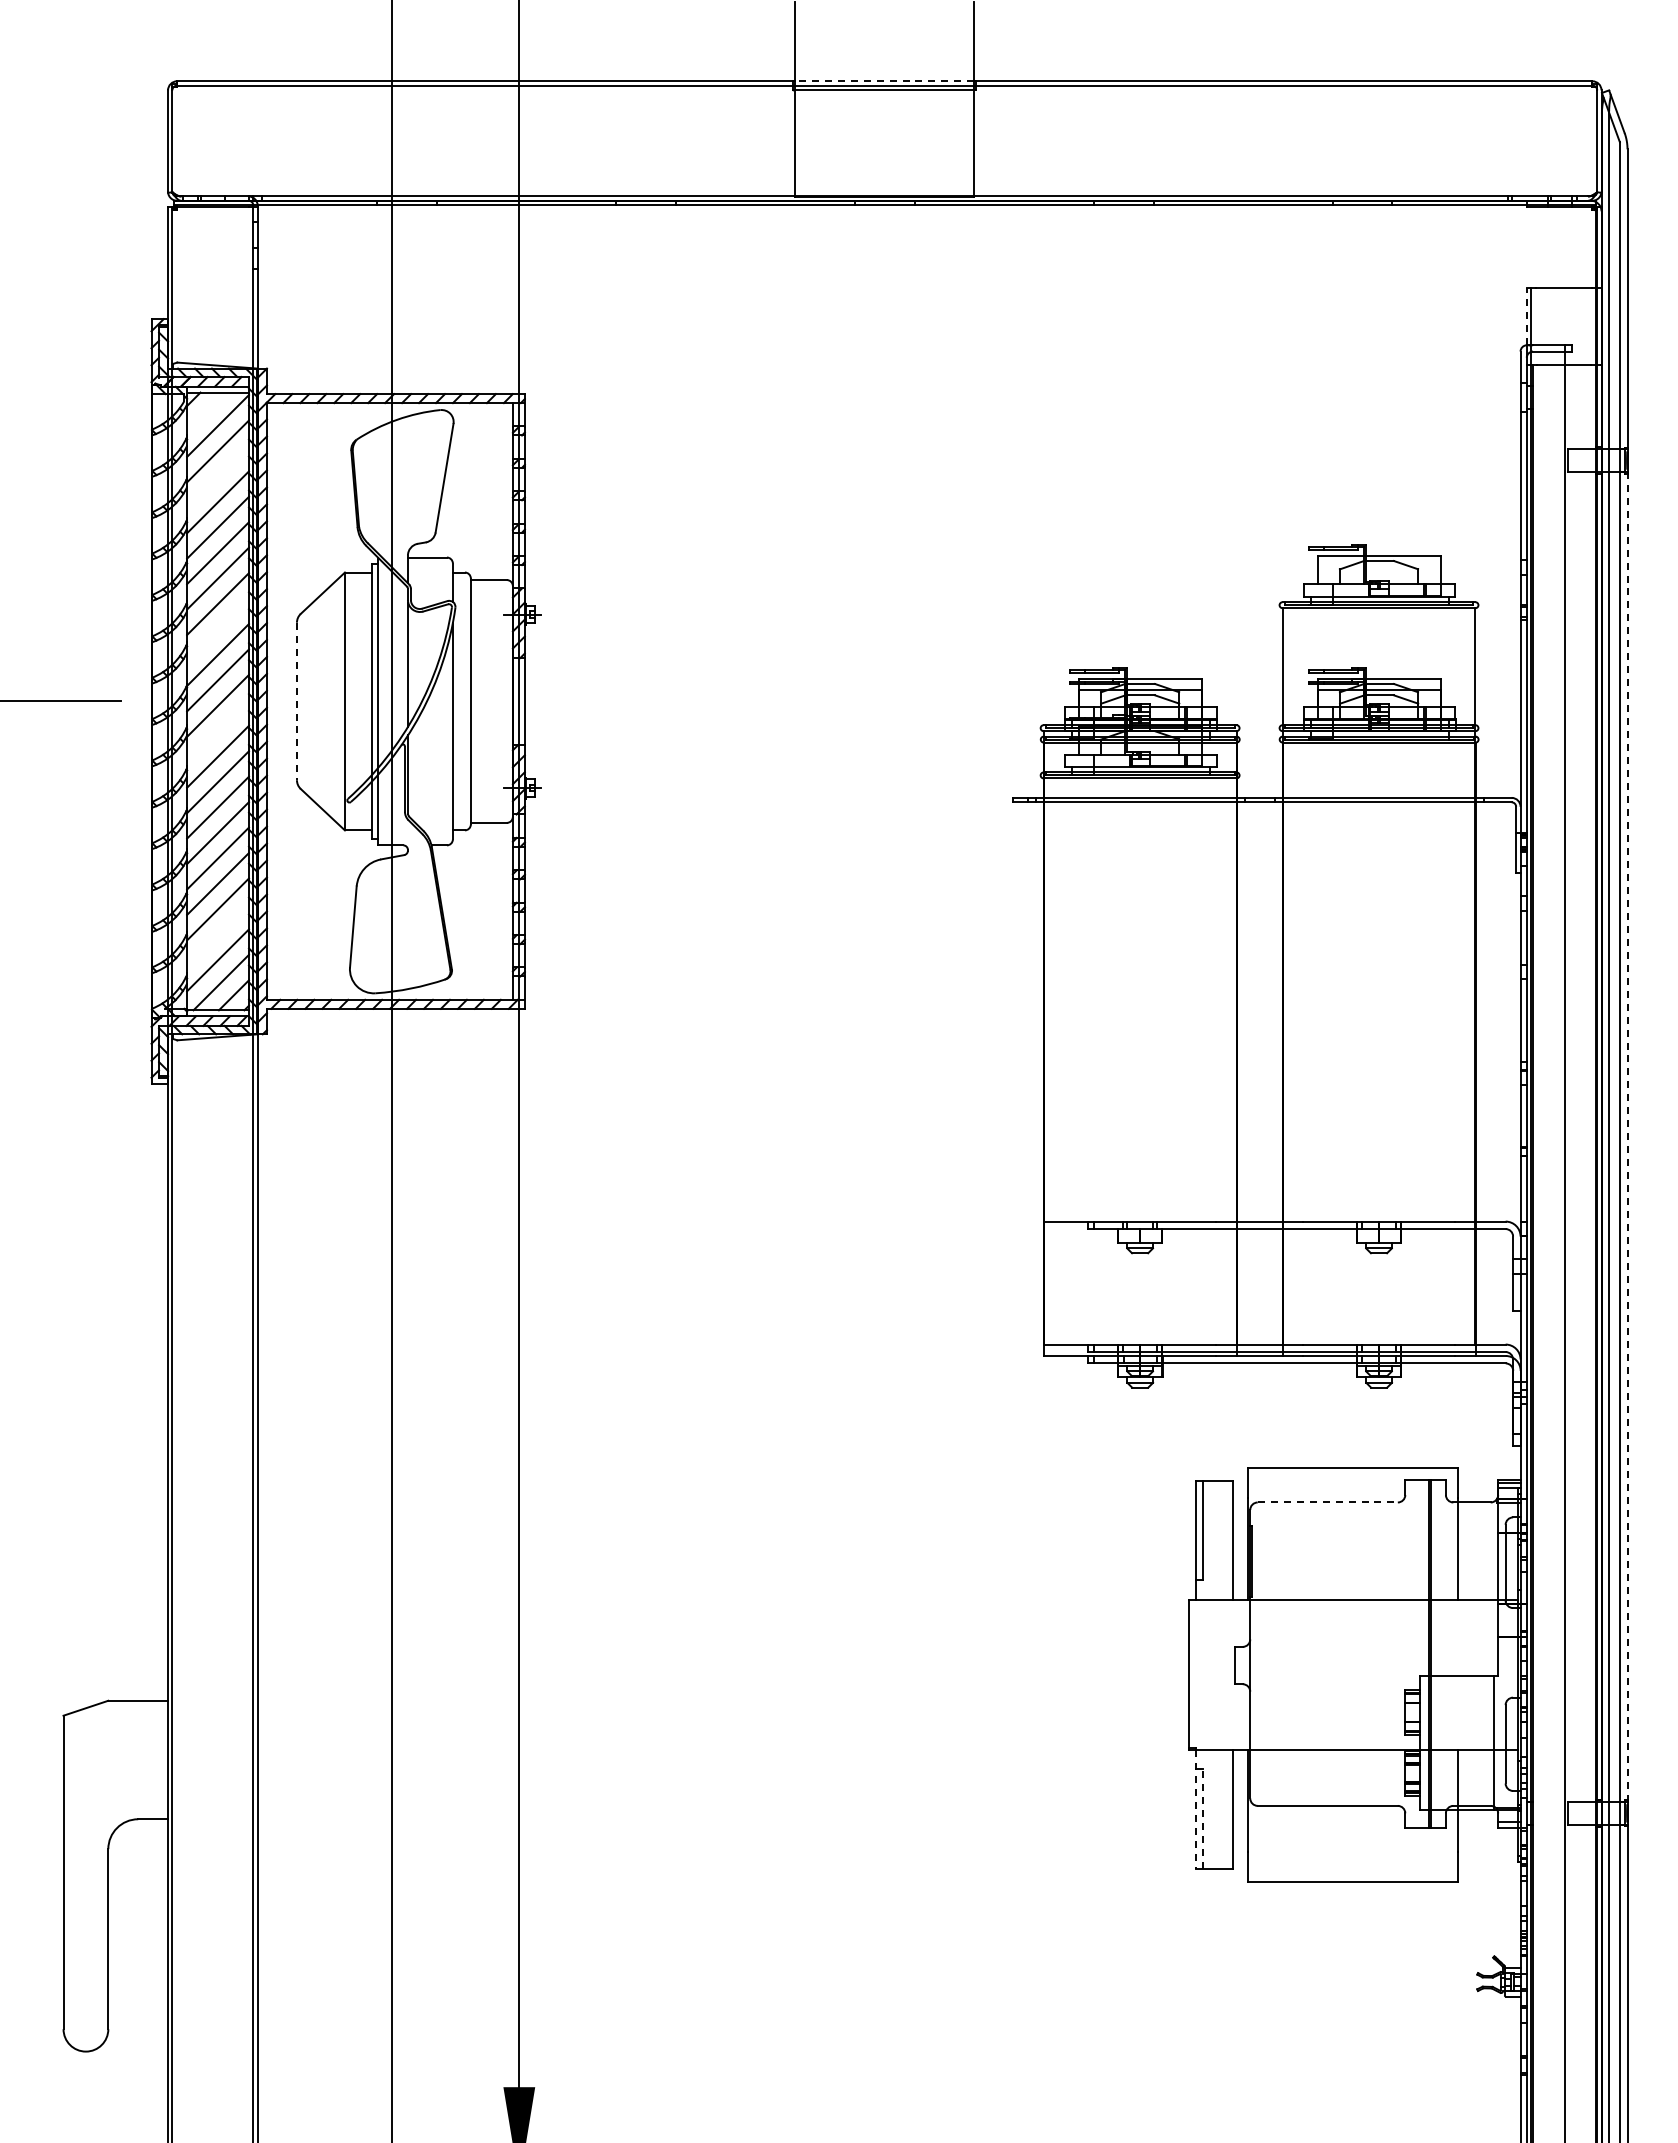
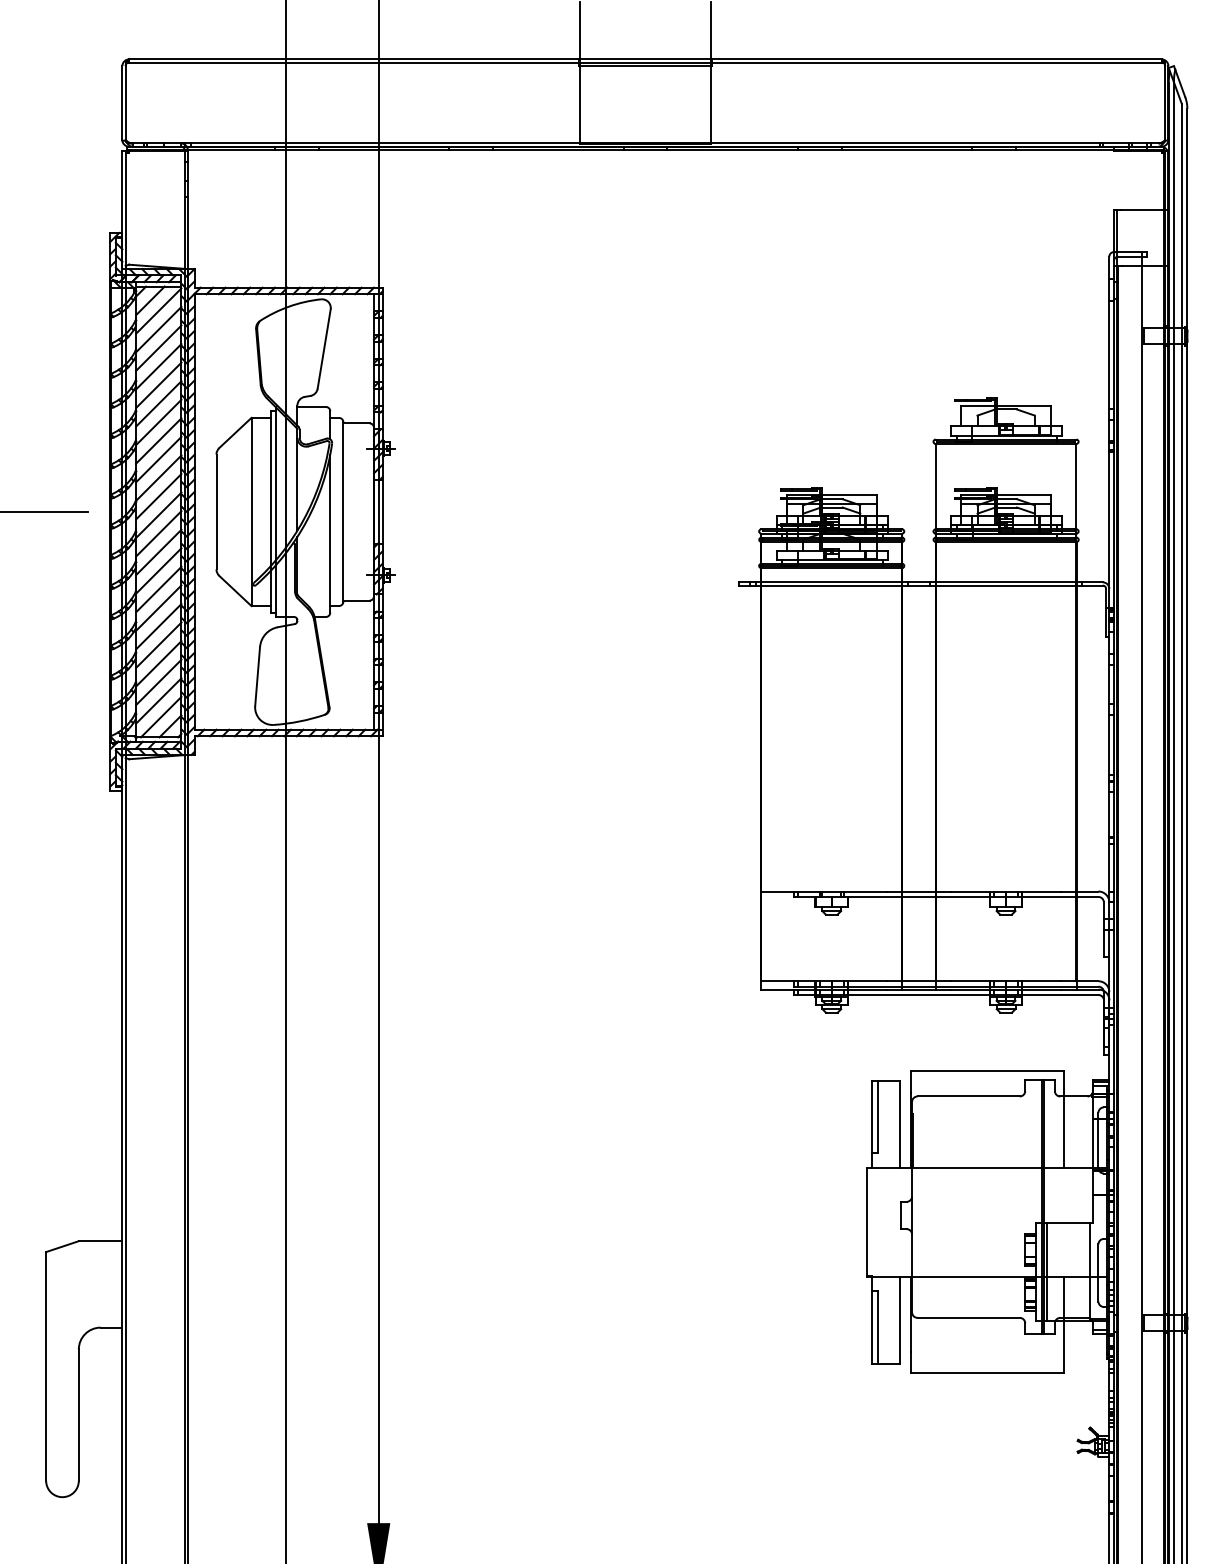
line: (884, 81) -> (645, 59), dashed -> solid
line: (1526, 316) -> (1113, 231), dashed -> solid
line: (206, 411) -> (150, 300), added
line: (217, 476) -> (158, 347), added
line: (217, 629) -> (158, 459), added
line: (297, 701) -> (216, 512), dashed -> solid
line: (217, 731) -> (158, 533), added
line: (217, 934) -> (158, 682), added
line: (1627, 1137) -> (1187, 830), dashed -> solid
line: (1328, 1502) -> (969, 1096), dashed -> solid
line: (1434, 1742) -> (1046, 1271), added
line: (1195, 1809) -> (872, 1320), dashed -> solid
line: (1203, 1818) -> (877, 1327), dashed -> solid

